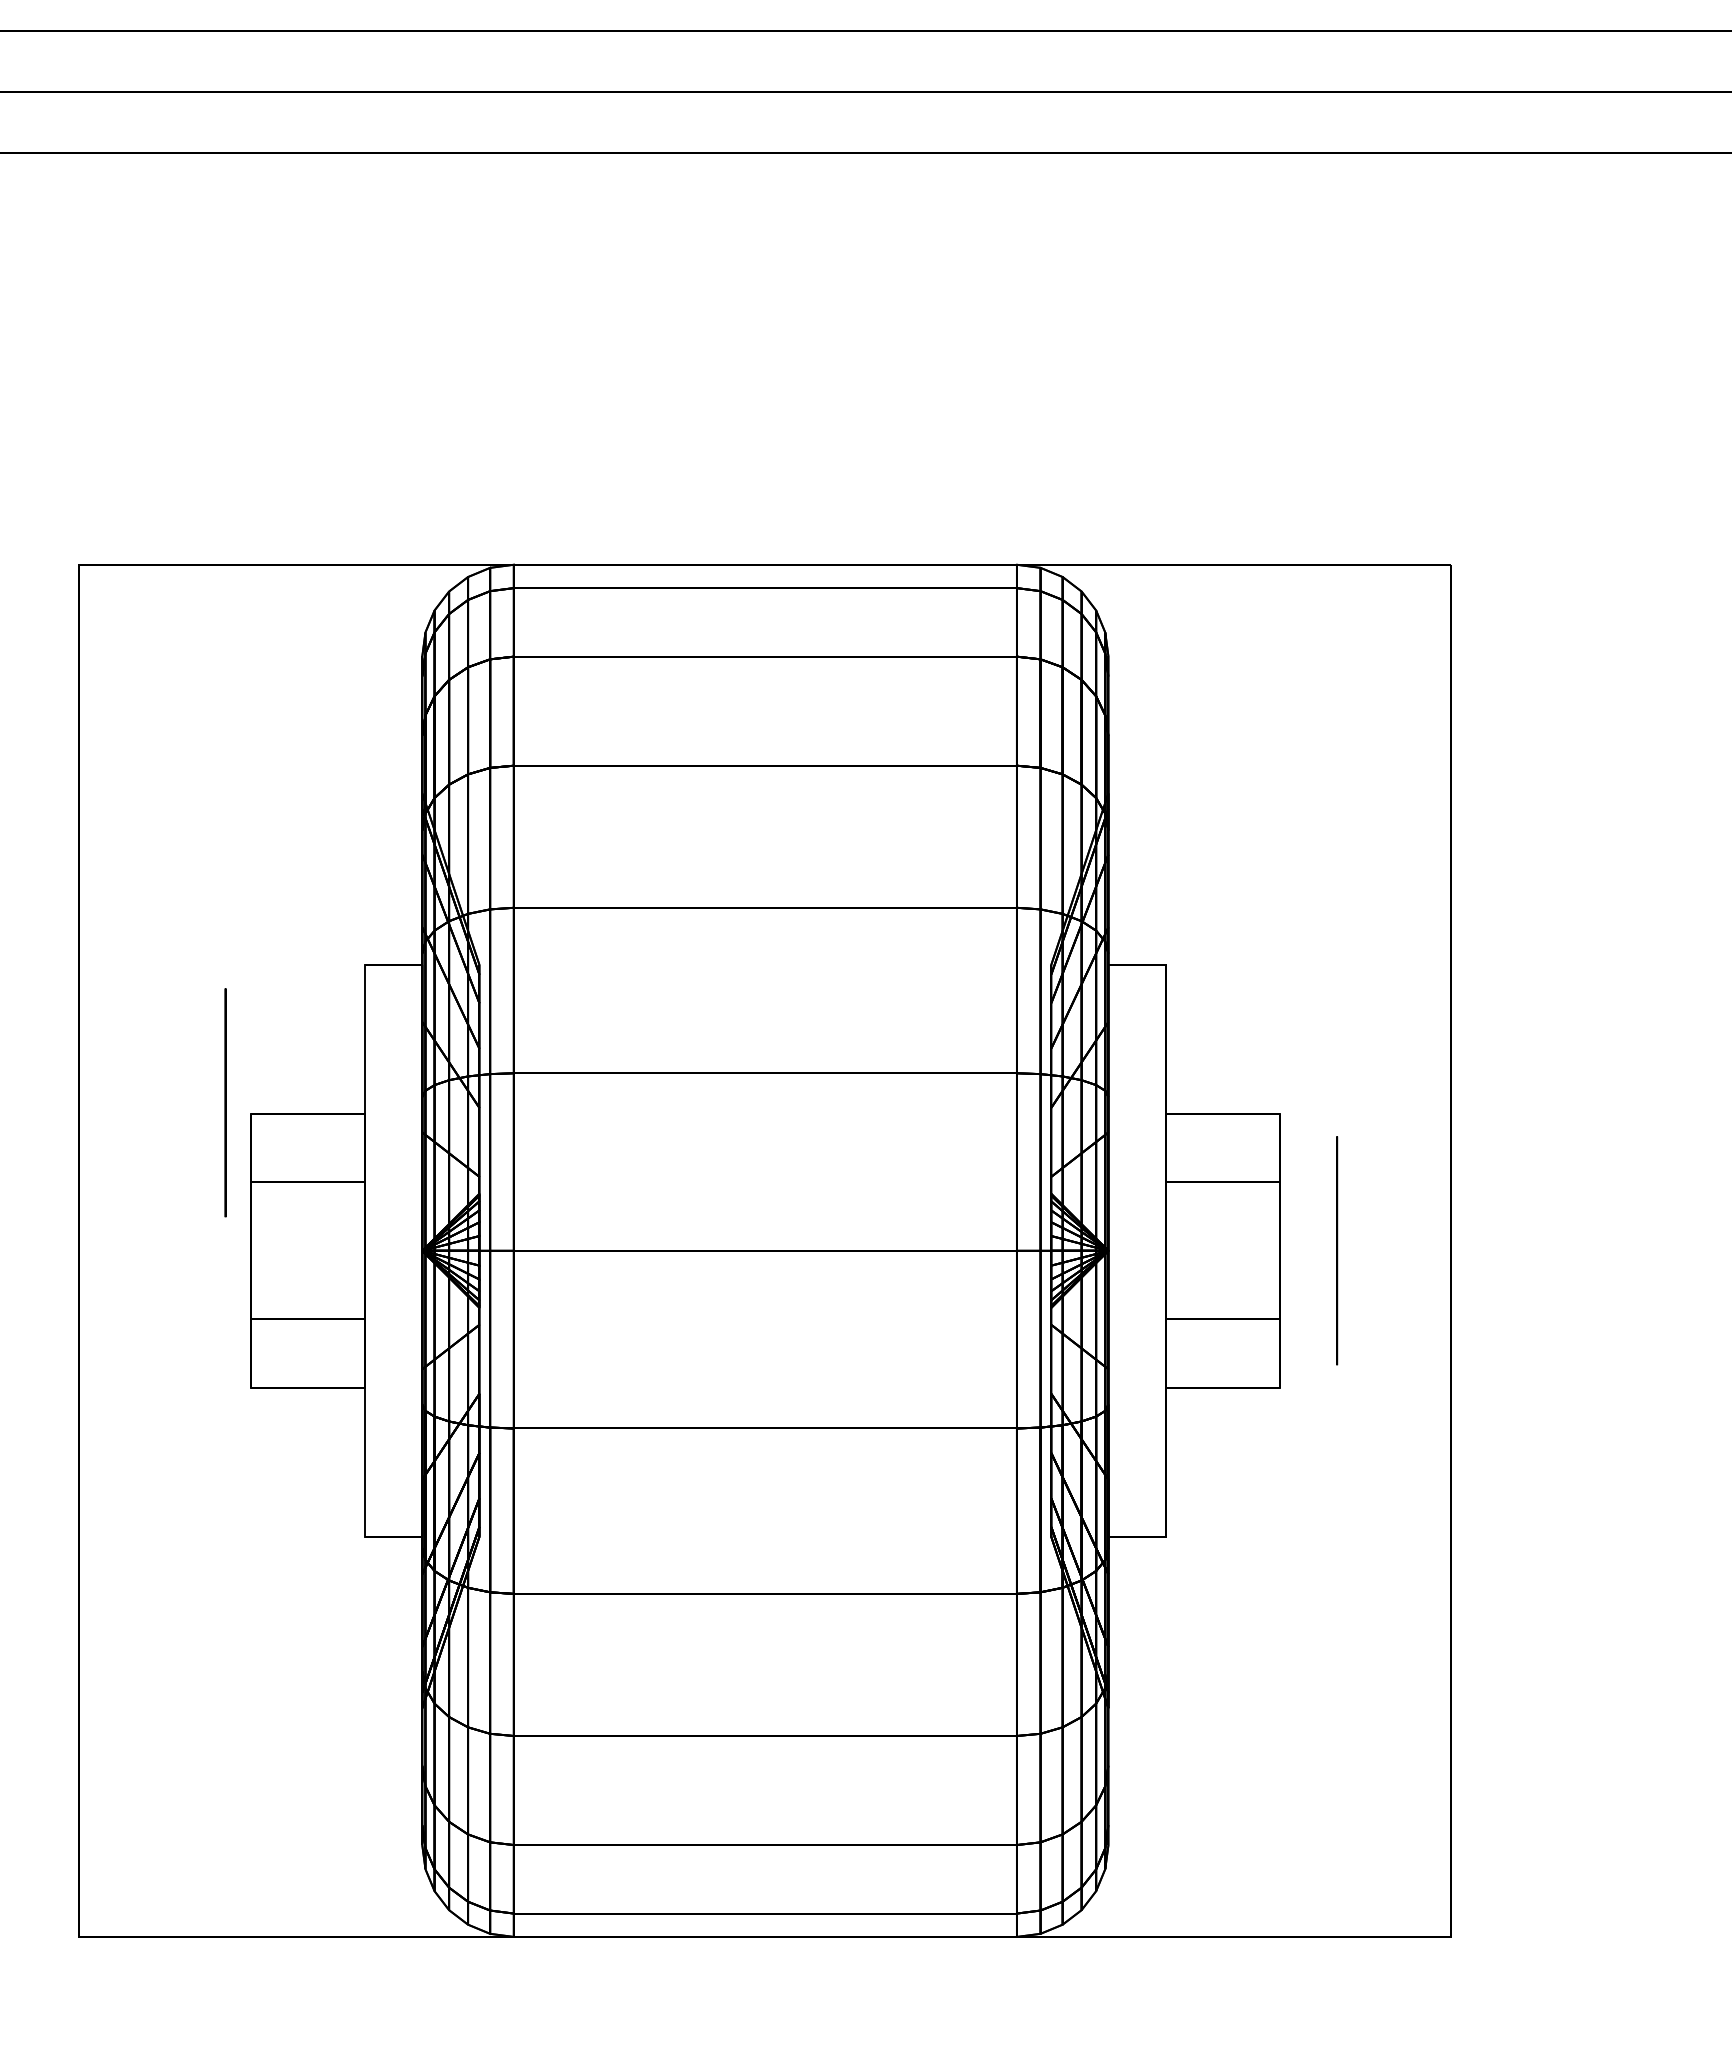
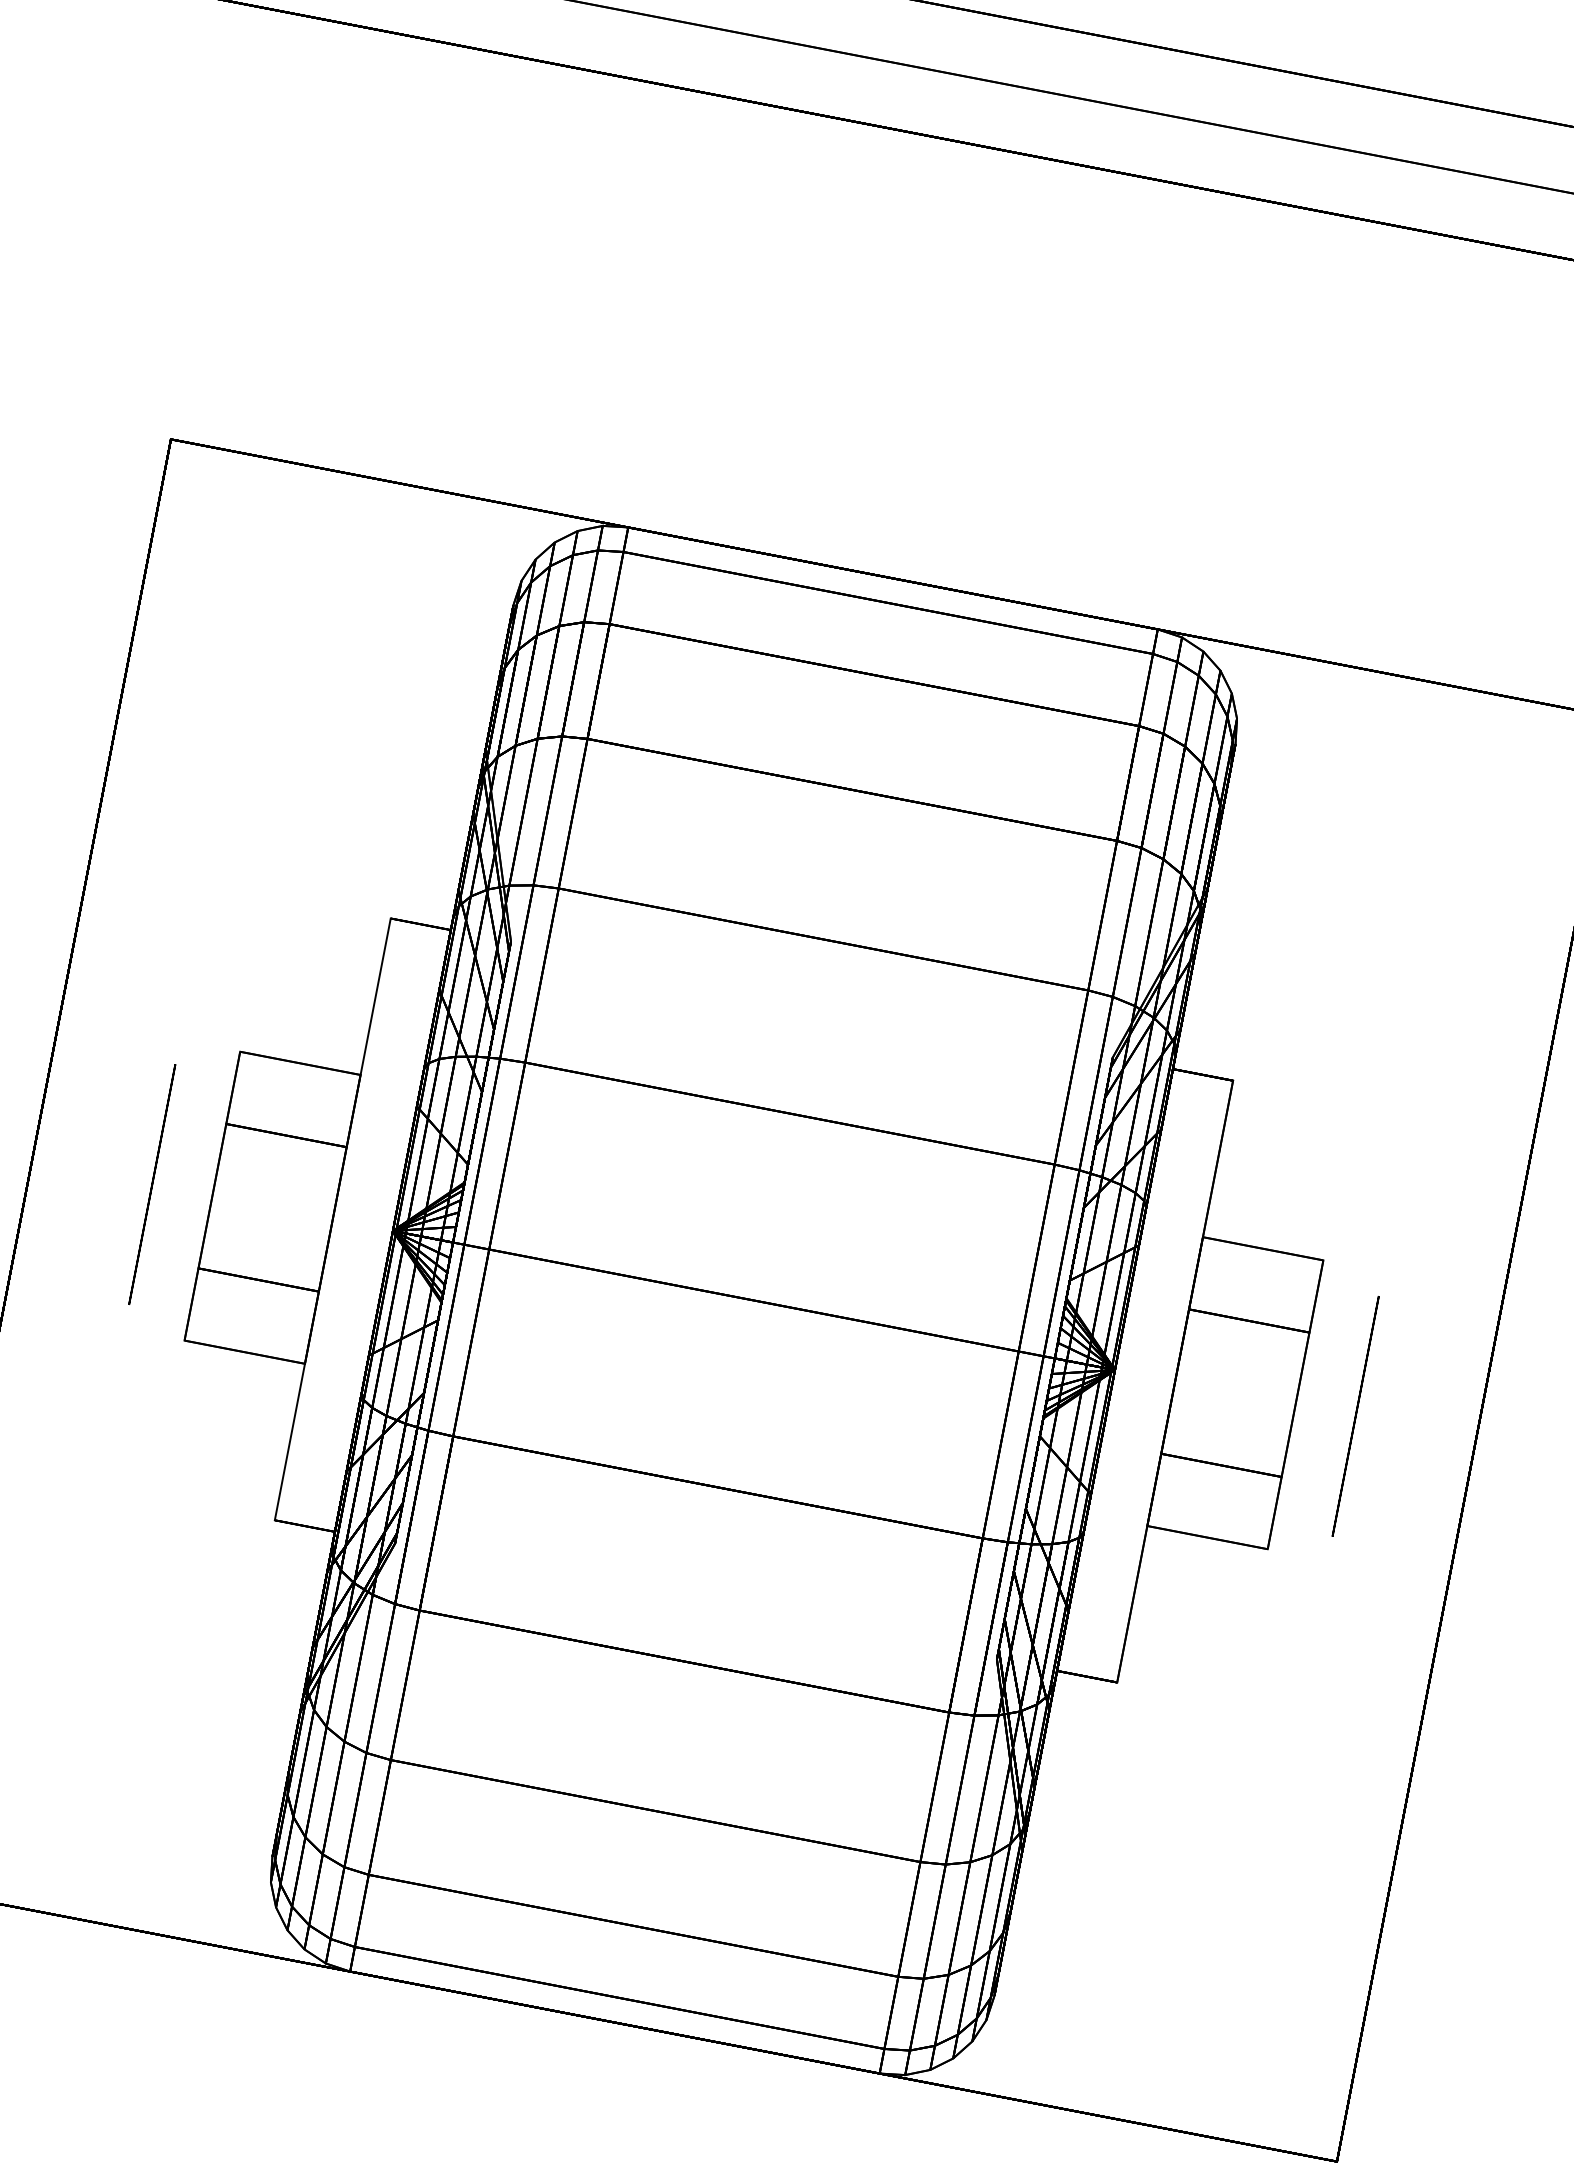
circle: (225, 1102) -> (152, 1184), moved

